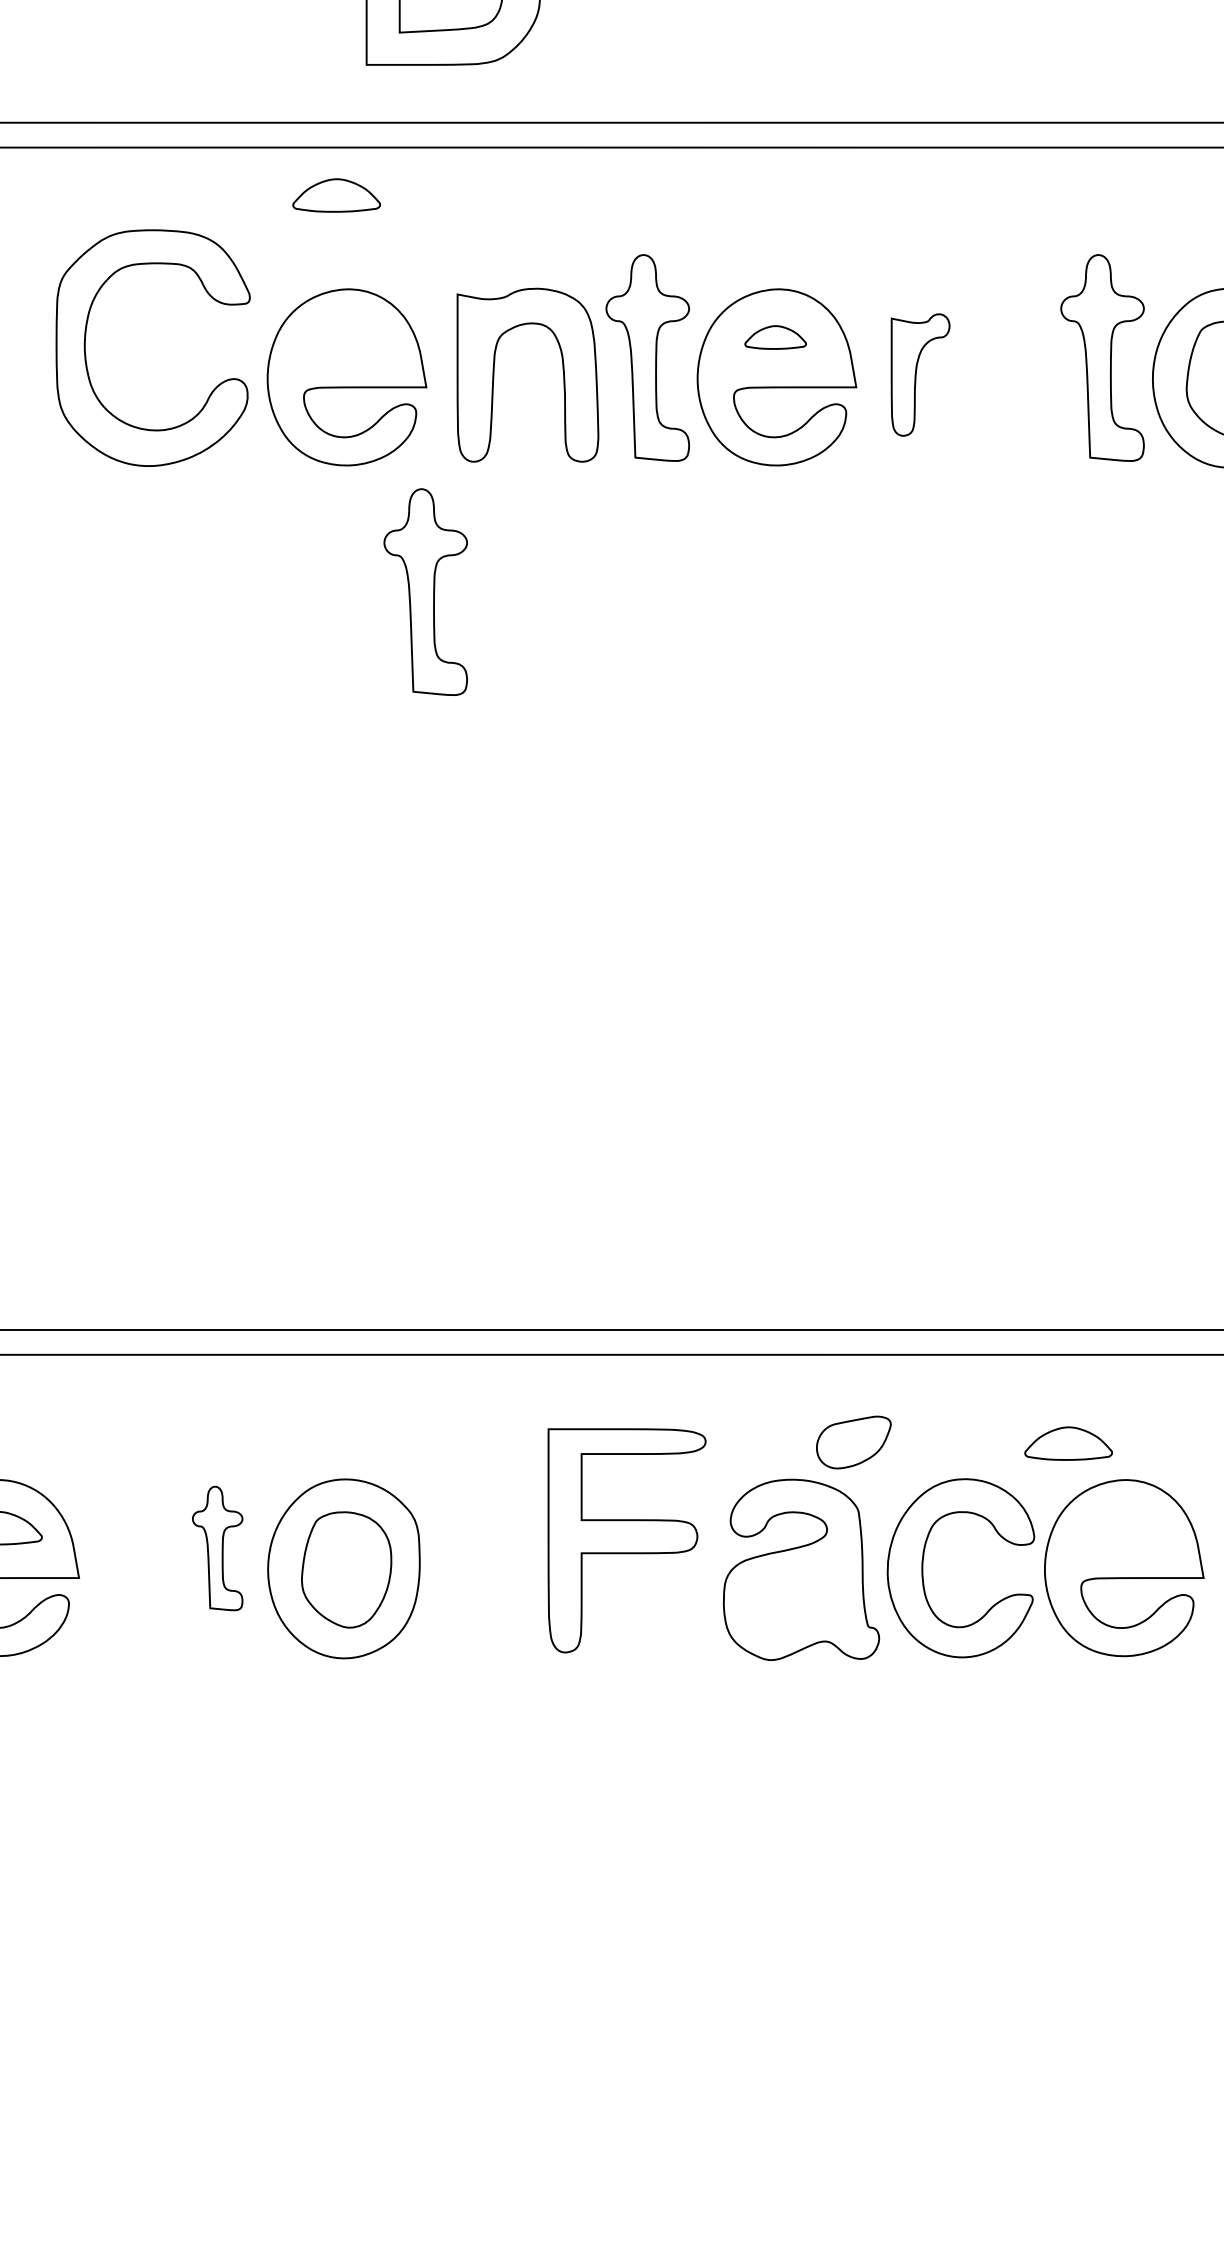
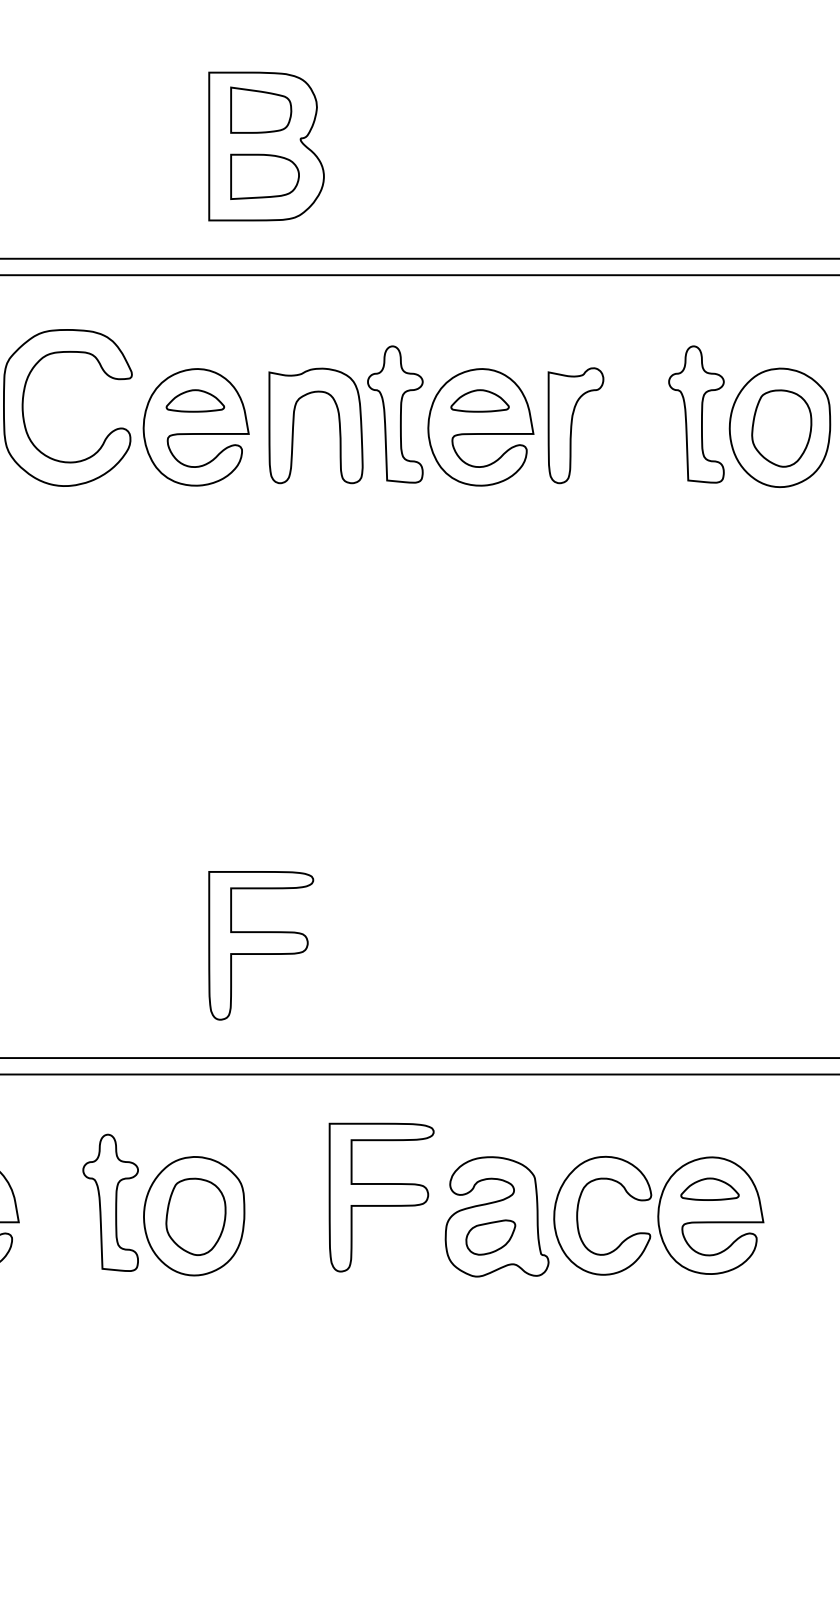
part: (336, 194) -> (195, 400), moved
part: (774, 336) -> (479, 400), size x1.43
part: (919, 374) -> (575, 425), size x1.43
part: (425, 592) -> (248, 569), removed
part: (445, 1159) -> (261, 945), added
part: (853, 1442) -> (490, 1237), moved
part: (1067, 1442) -> (709, 1188), moved
part: (217, 1548) -> (110, 1202), size x1.67

